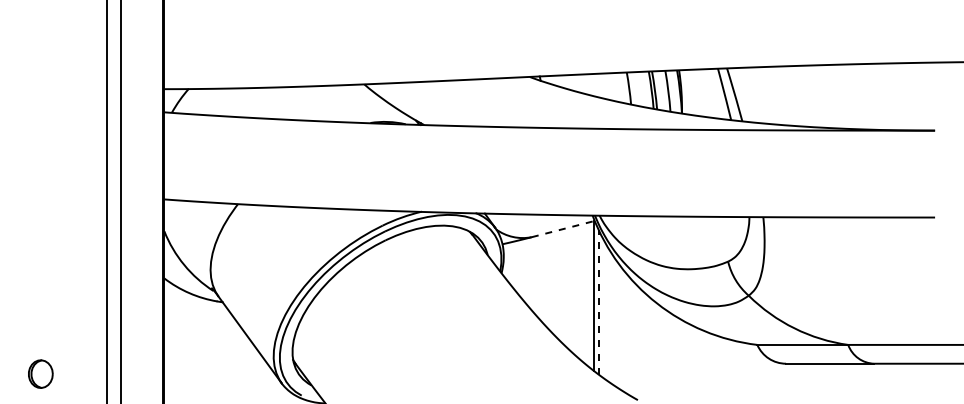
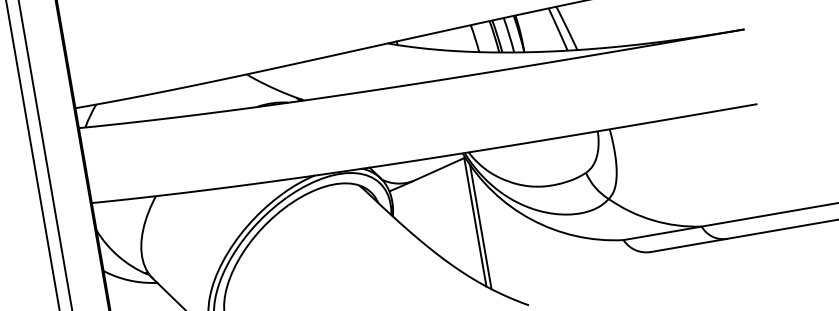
line: (563, 228) -> (439, 168), dashed -> solid
line: (598, 301) -> (480, 226), dashed -> solid

